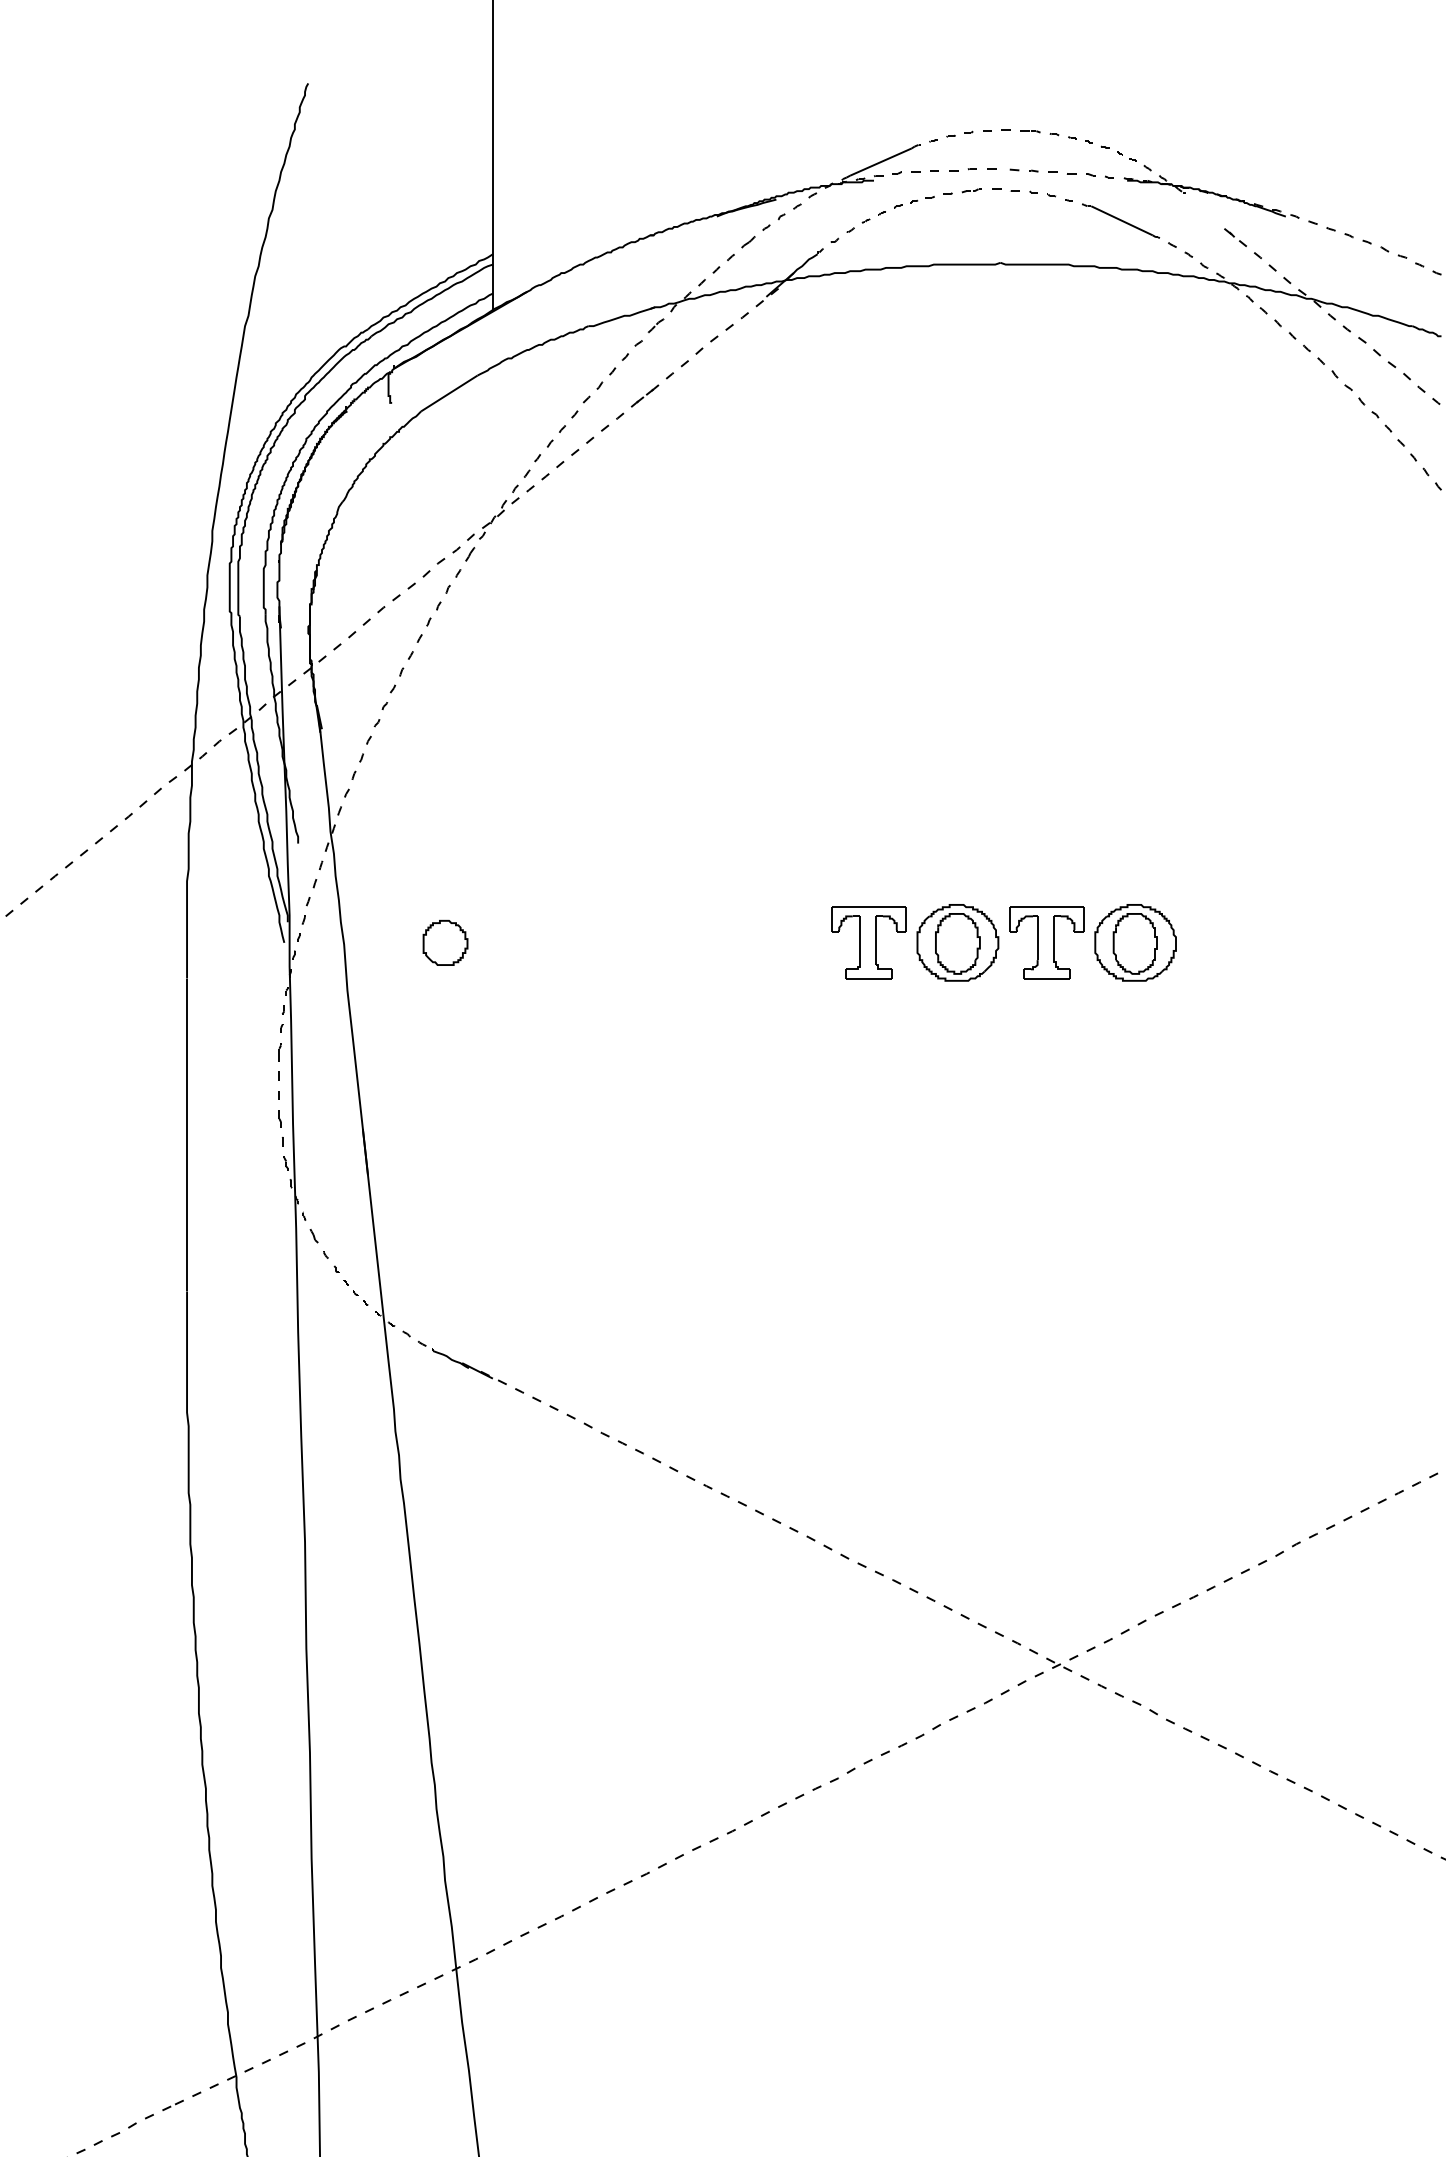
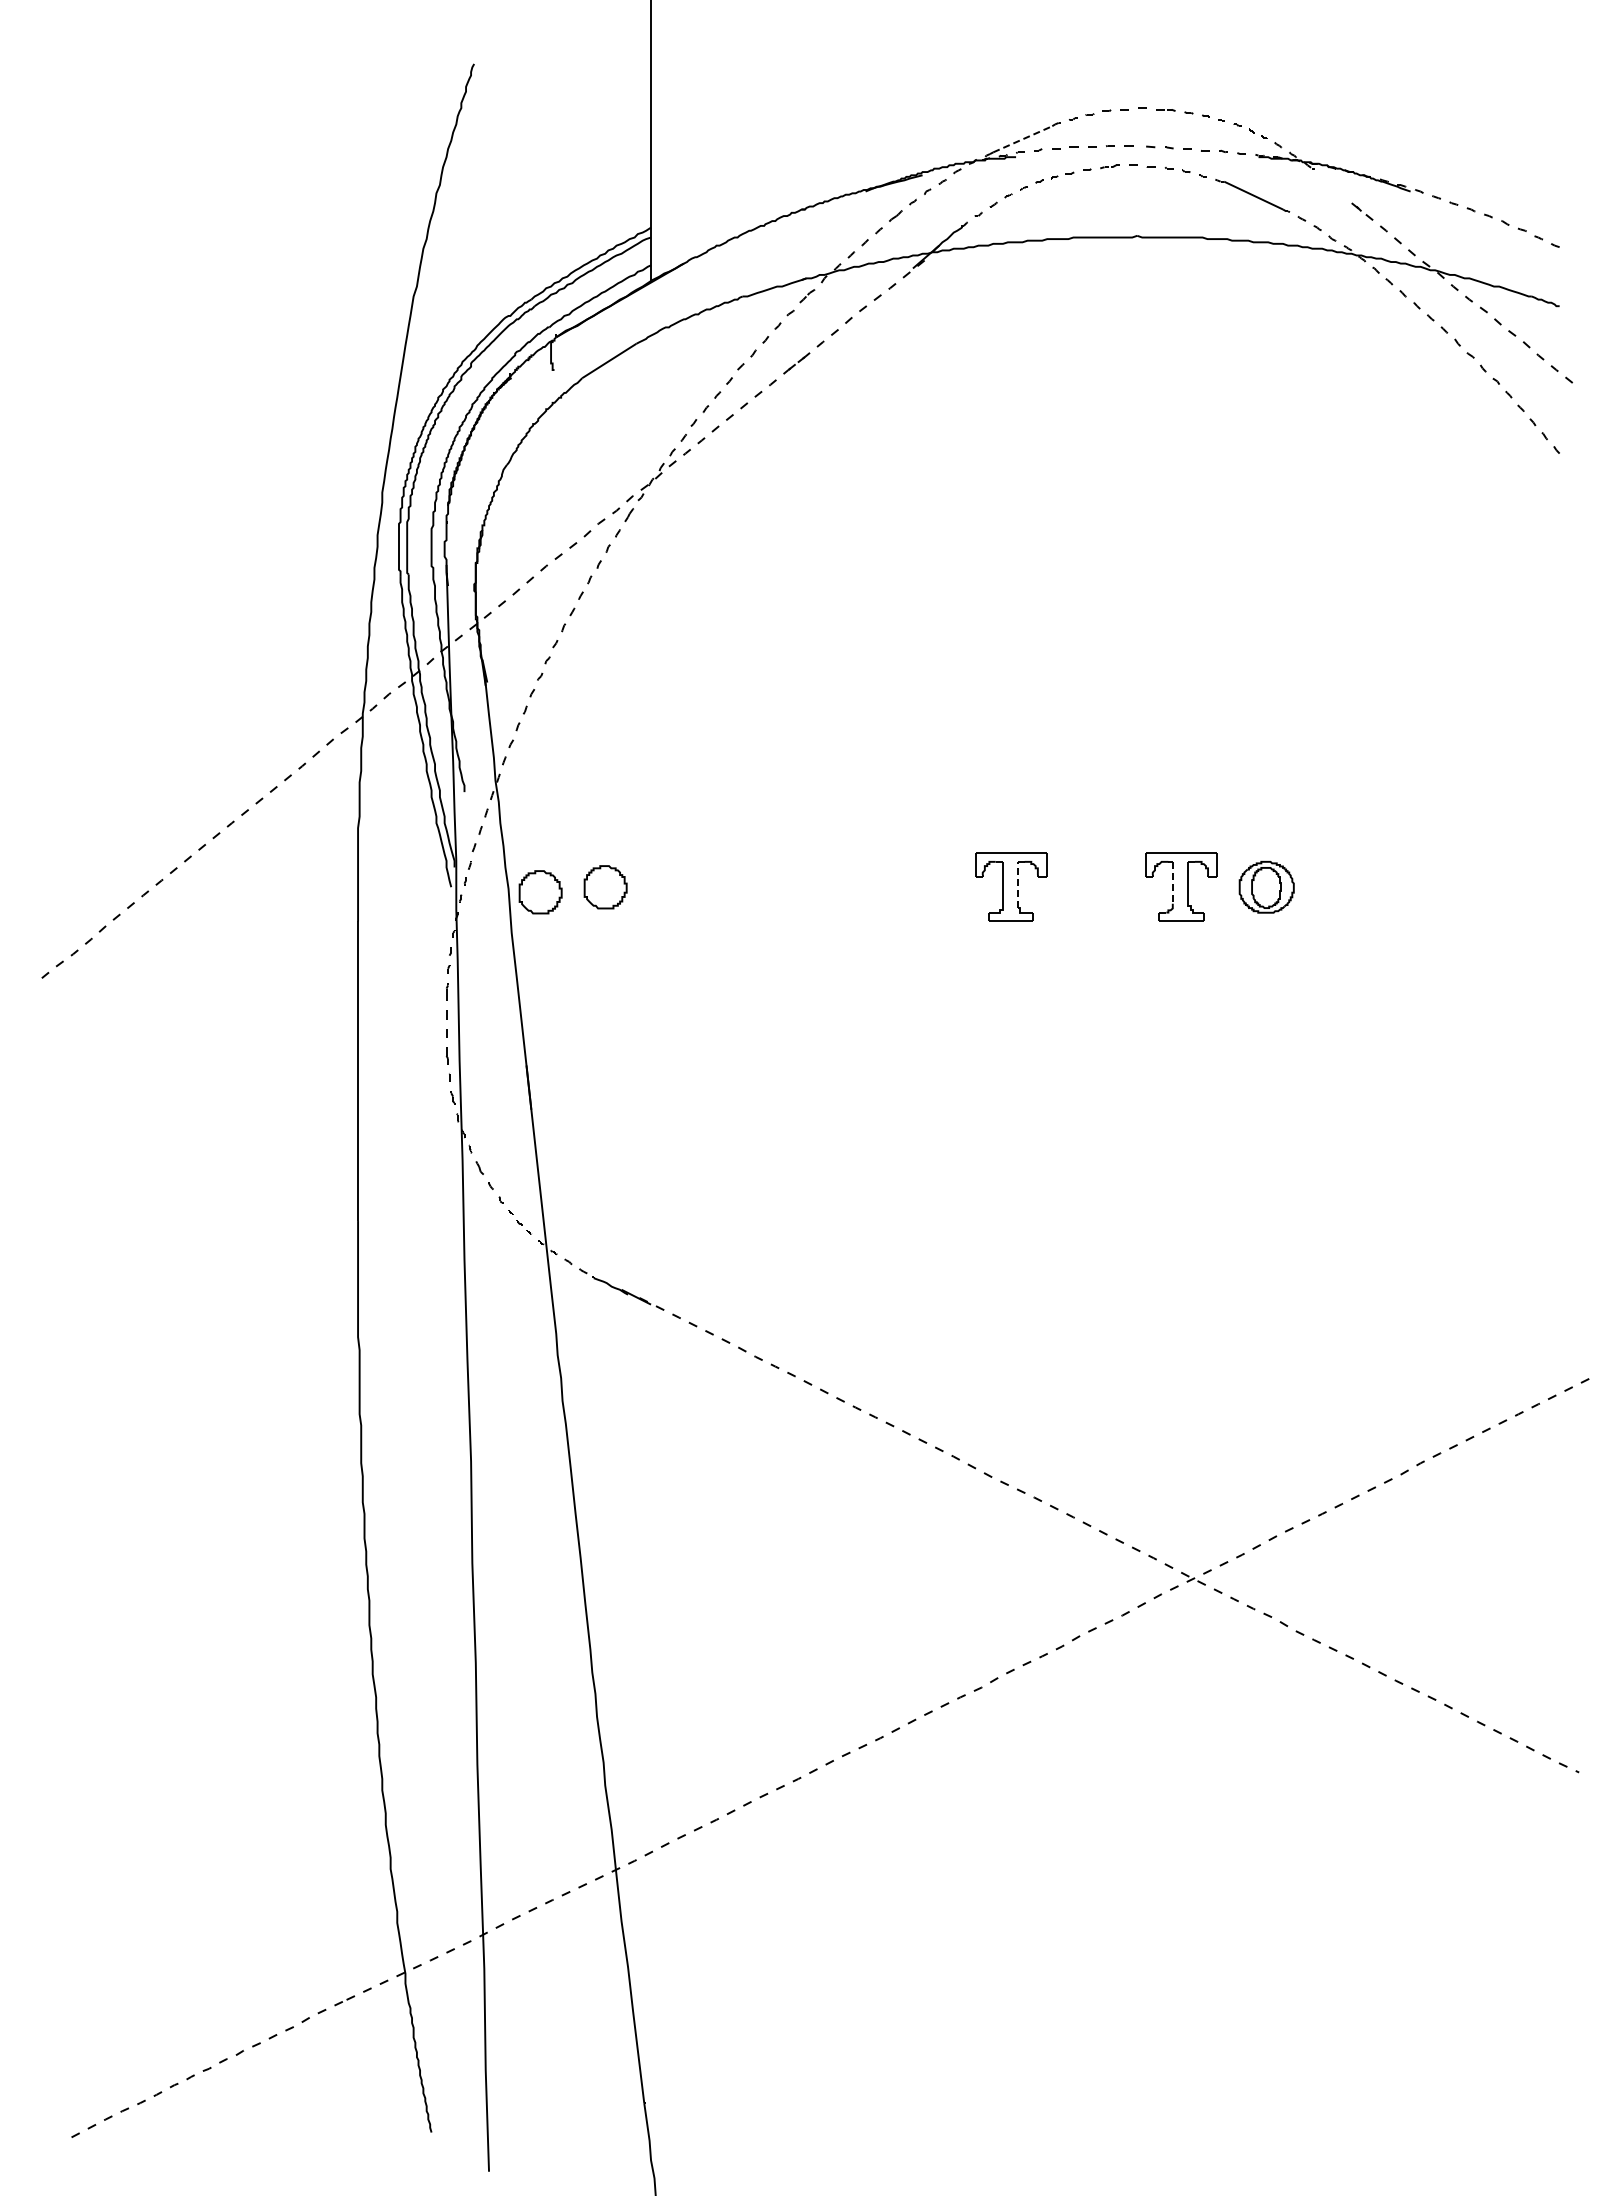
line: (881, 162) -> (1023, 139), solid -> dashed
line: (1037, 937) -> (1172, 882), solid -> dashed
line: (876, 940) -> (1018, 884), solid -> dashed
part: (957, 943) -> (1096, 887), removed
part: (1135, 943) -> (1266, 887), size x0.7
part: (377, 948) -> (540, 892), added

